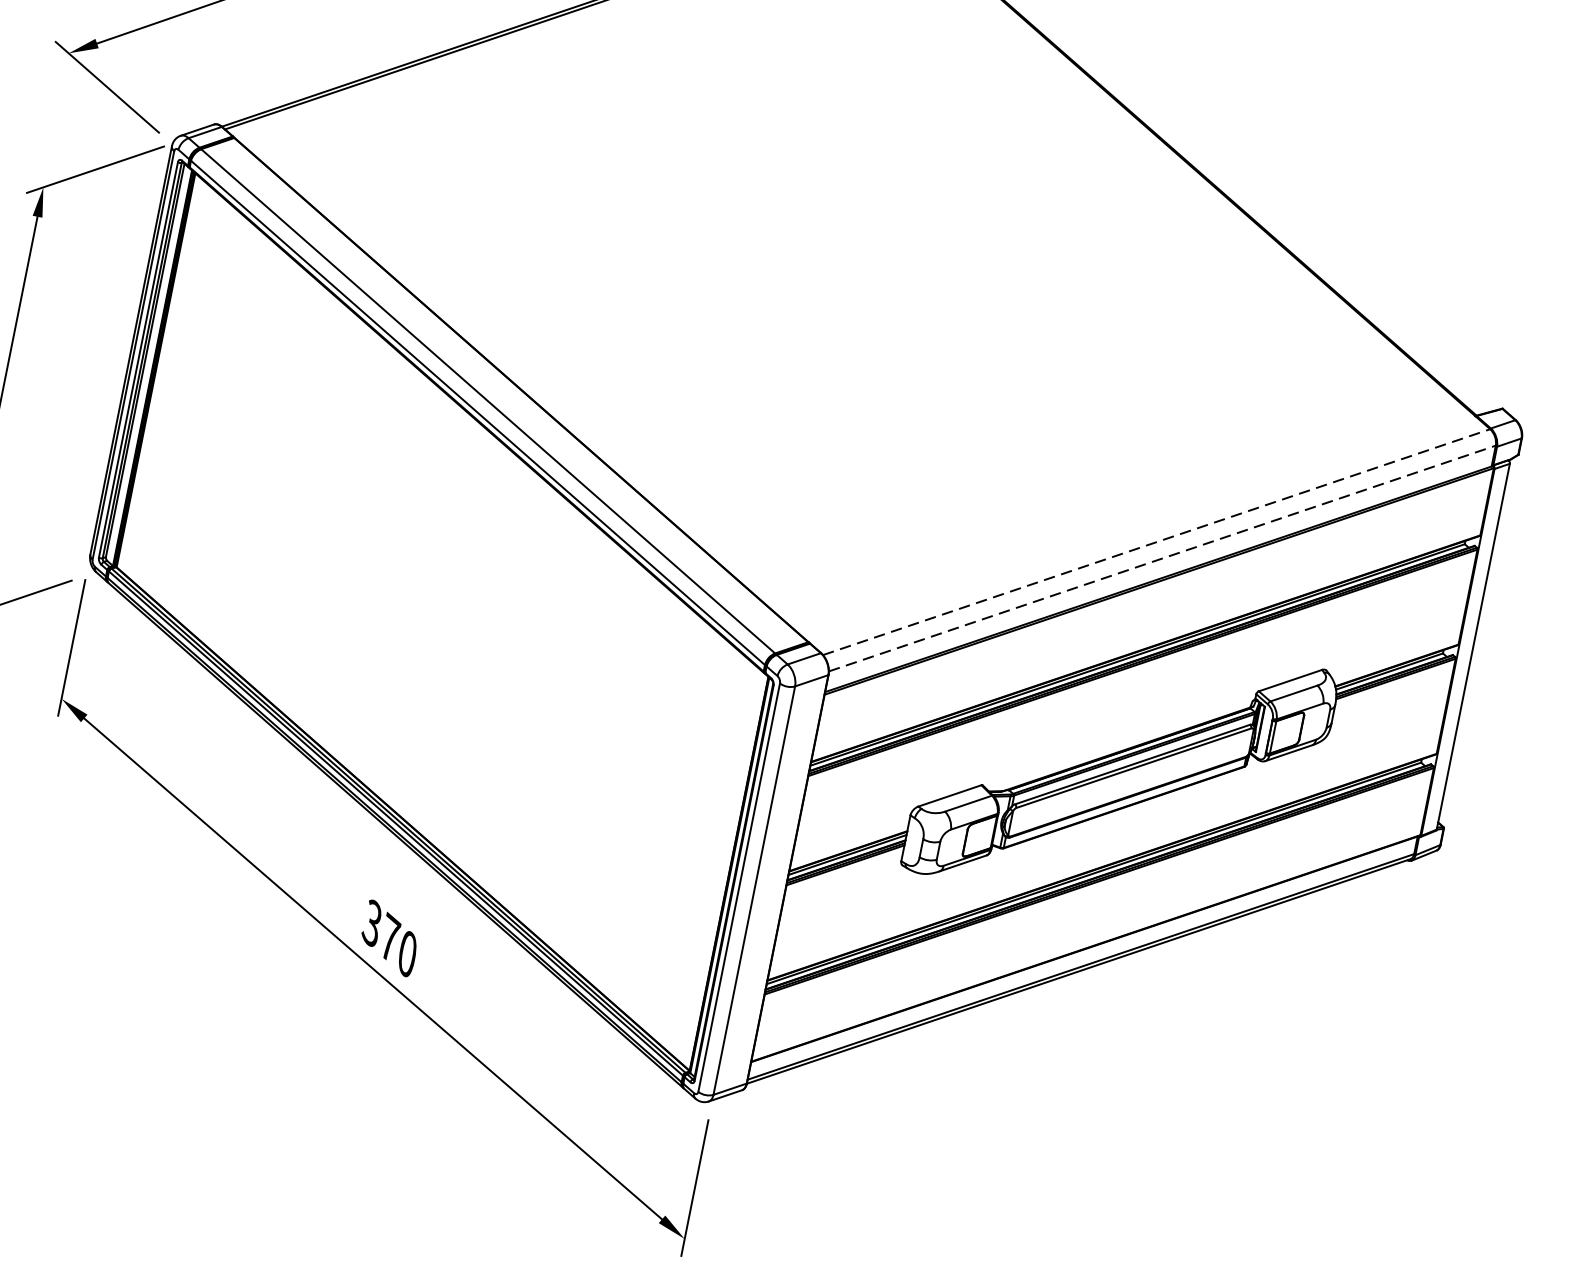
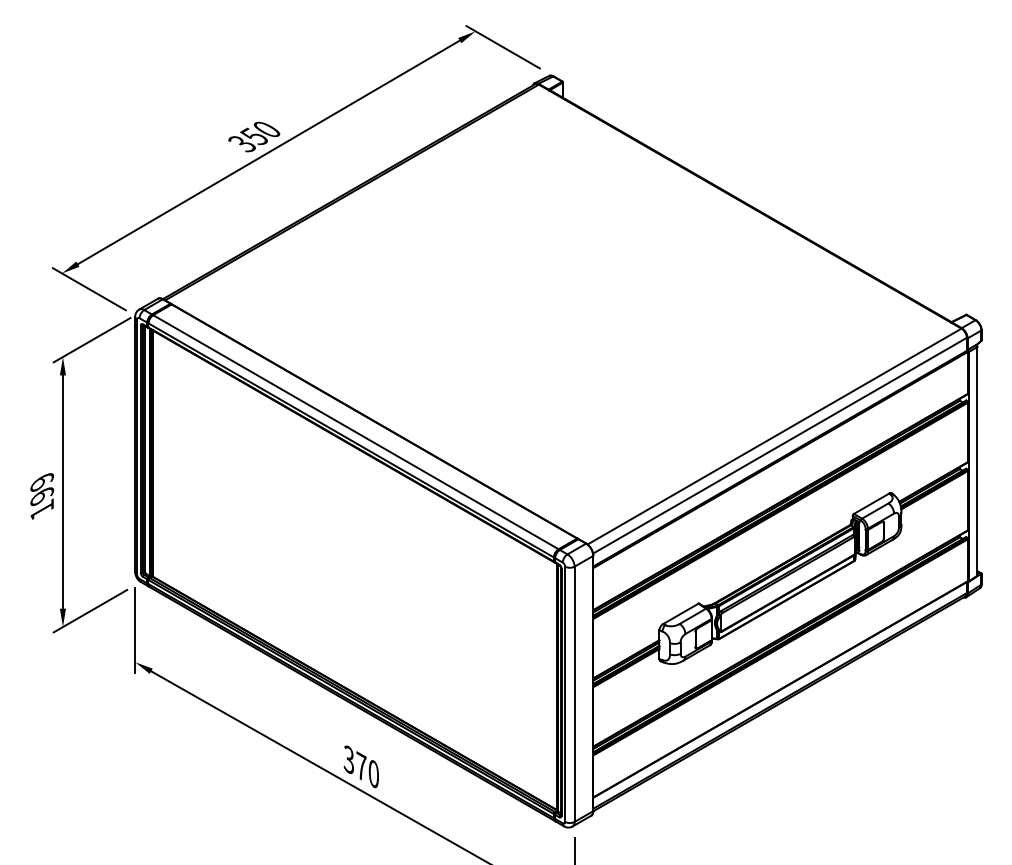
line: (1156, 542) -> (774, 436), dashed -> solid
line: (1161, 558) -> (779, 445), dashed -> solid

